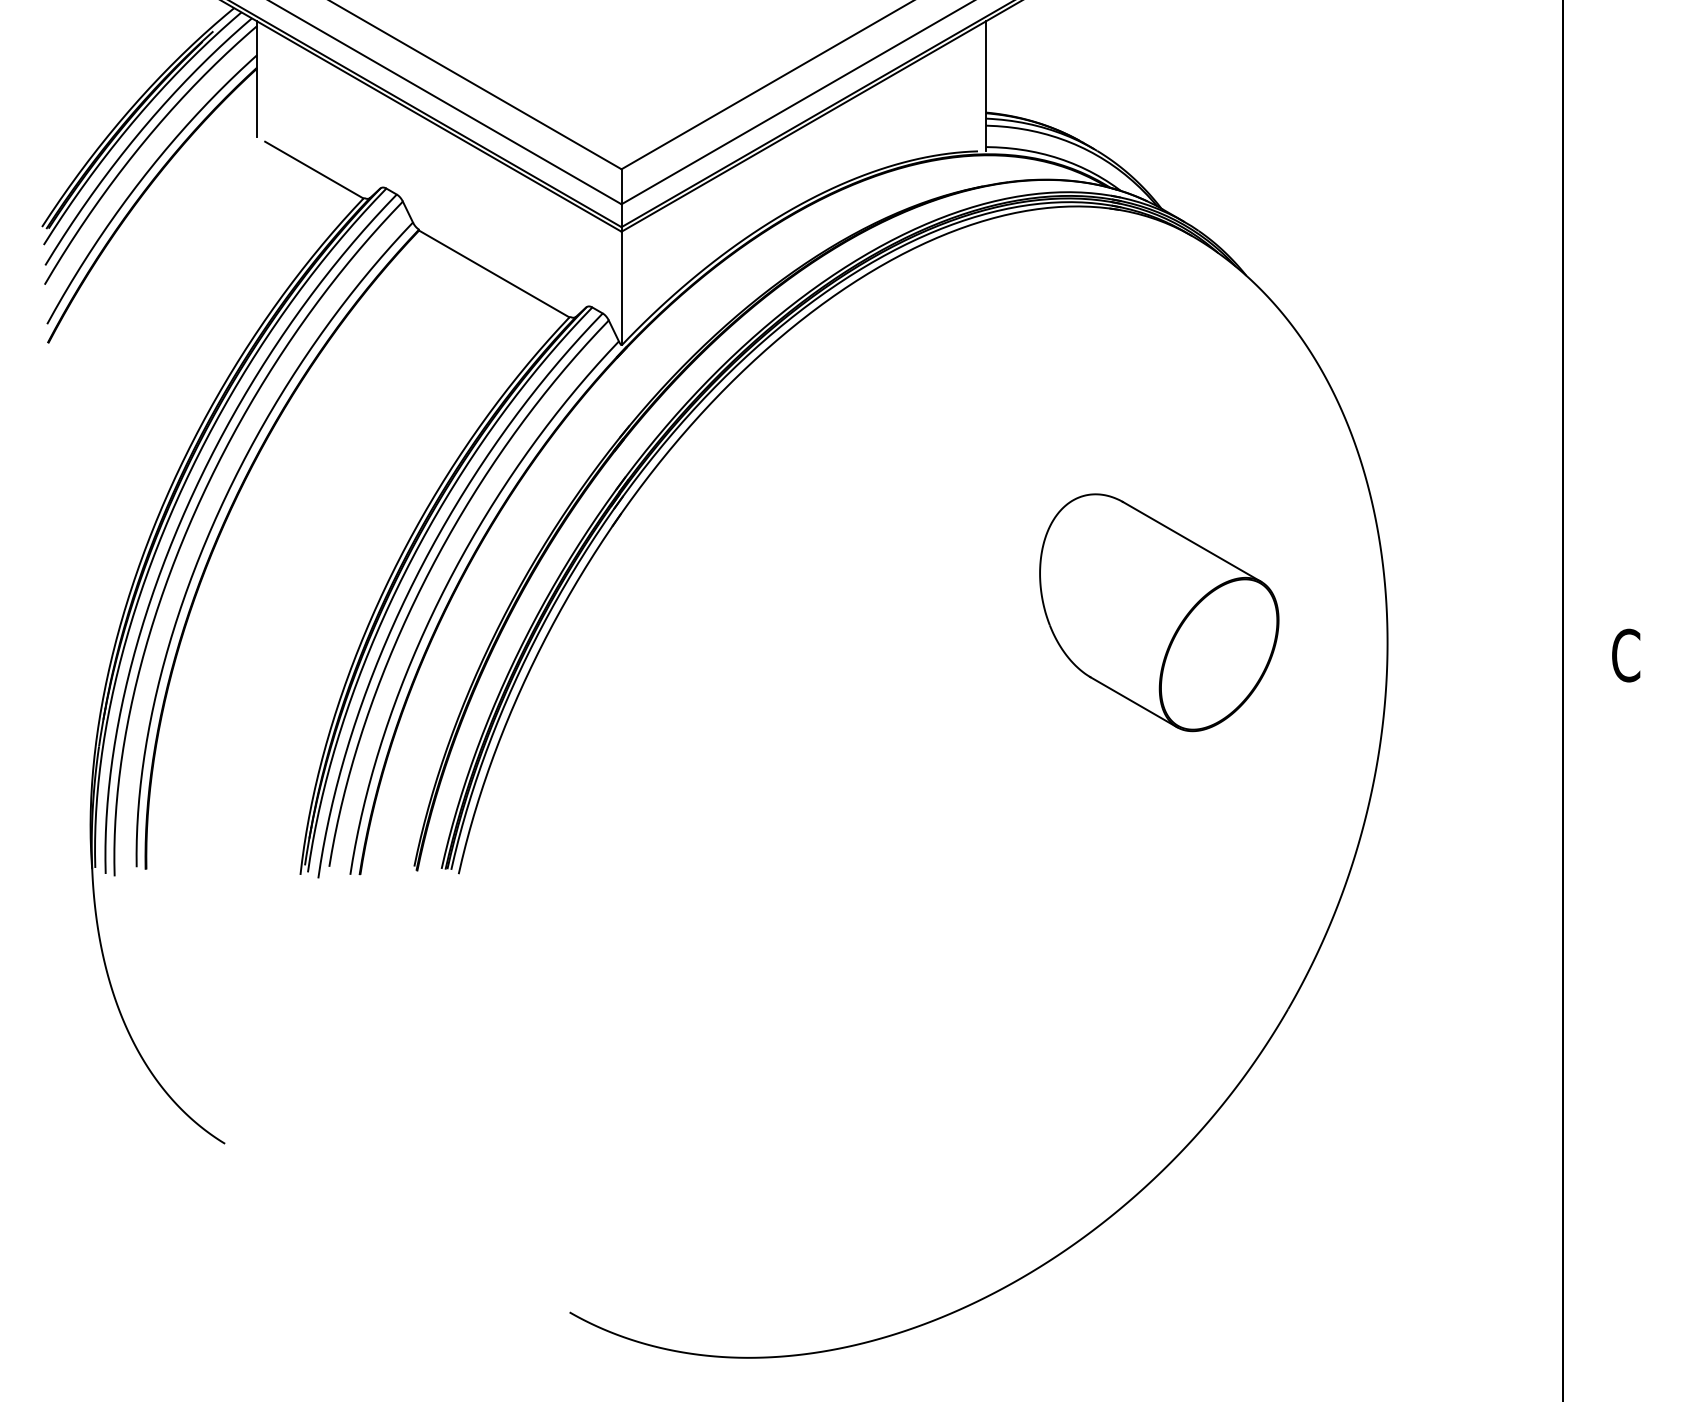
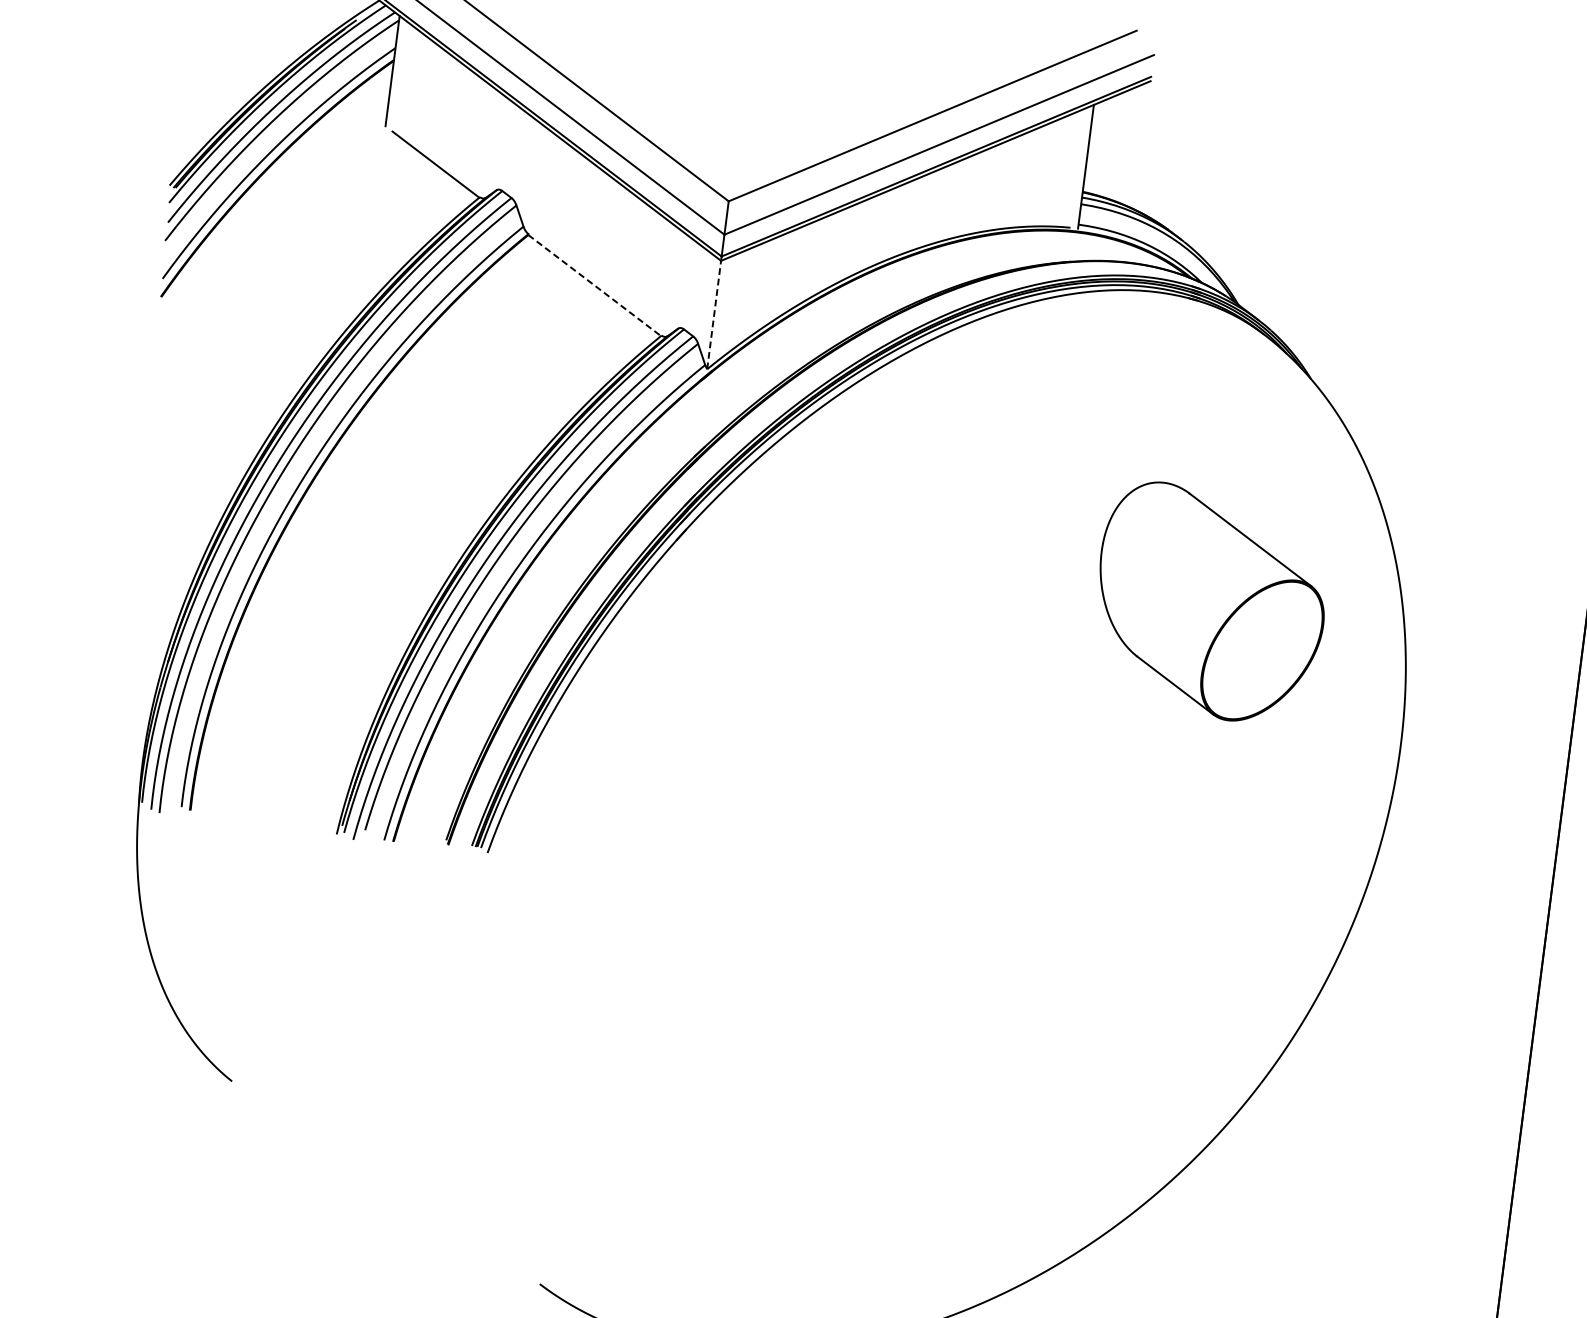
line: (494, 273) -> (594, 285), solid -> dashed
line: (621, 288) -> (714, 314), solid -> dashed
part: (1159, 612) -> (1210, 603), moved

